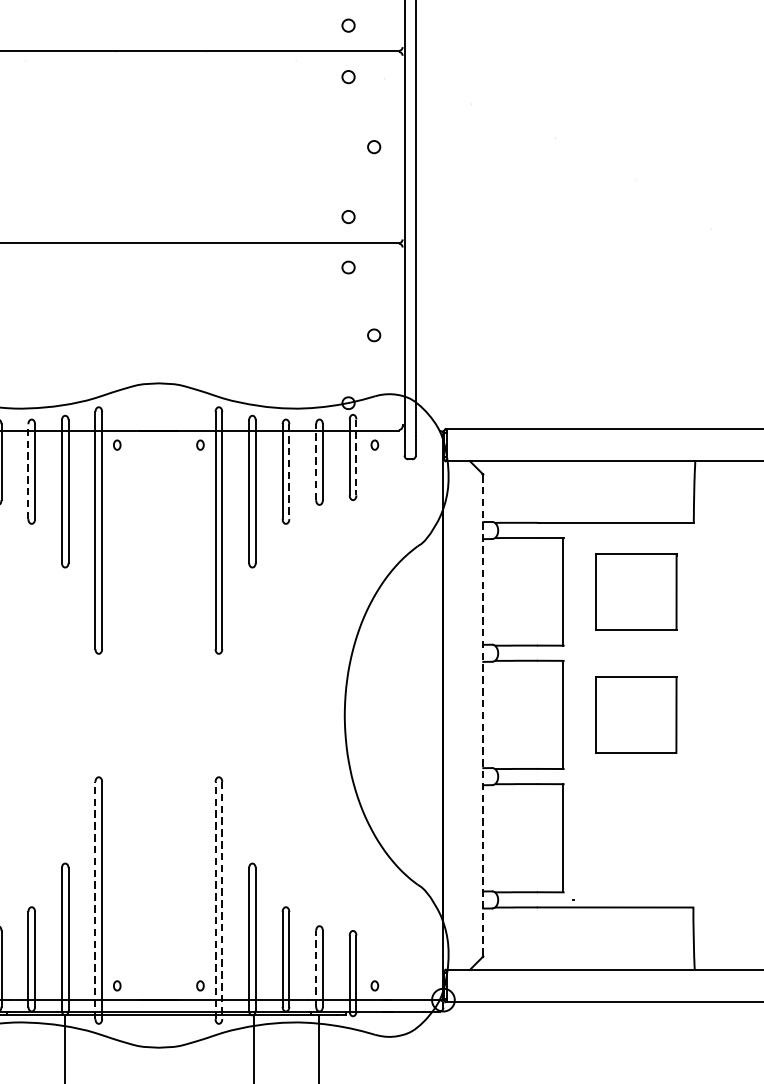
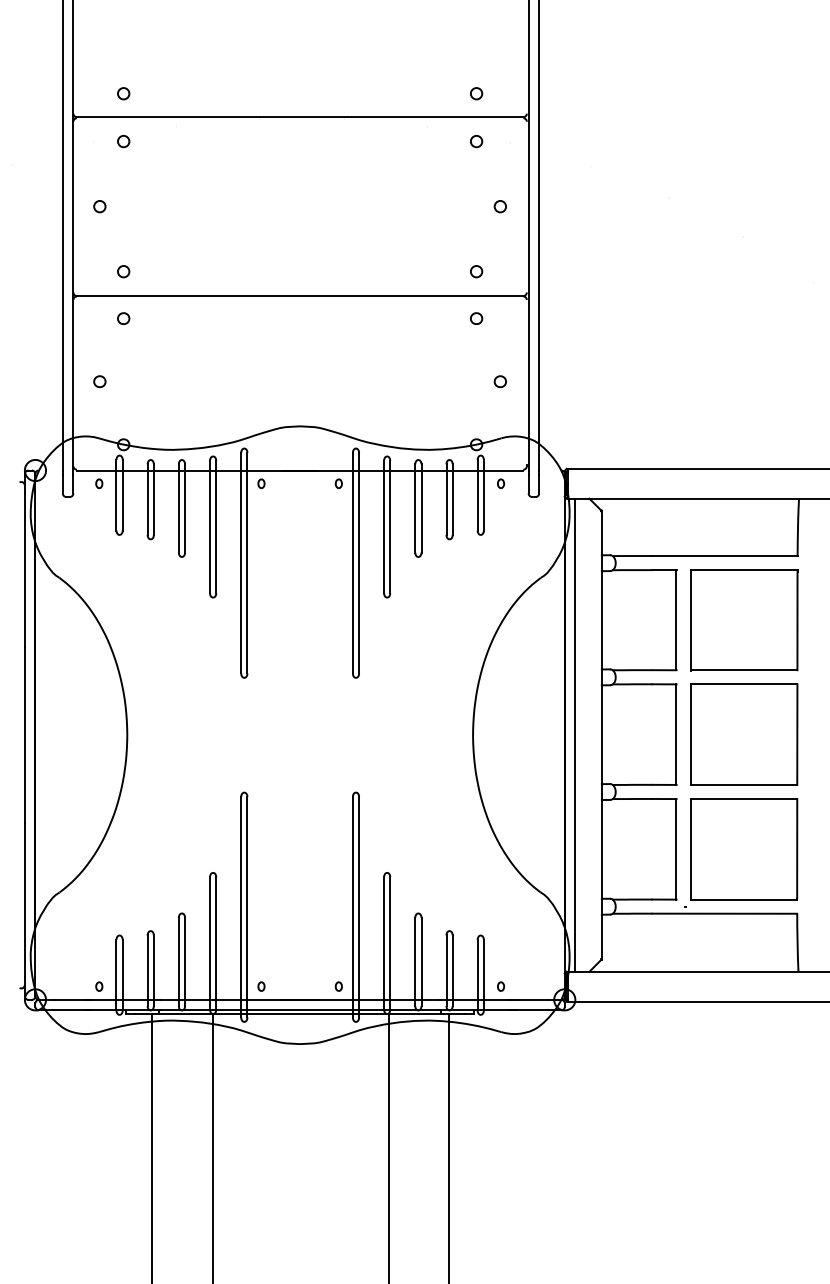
line: (356, 457) -> (483, 495), dashed -> solid
line: (316, 462) -> (446, 499), dashed -> solid
line: (28, 470) -> (178, 507), dashed -> solid
line: (289, 471) -> (421, 508), dashed -> solid
part: (636, 592) -> (744, 620), size x1.43
line: (454, 714) -> (575, 734), added
line: (482, 714) -> (601, 734), dashed -> solid
part: (636, 714) -> (744, 734), size x1.43
part: (636, 838) -> (744, 849), added
line: (95, 899) -> (241, 906), dashed -> solid
line: (215, 899) -> (352, 906), dashed -> solid
line: (222, 900) -> (359, 907), dashed -> solid
line: (316, 968) -> (446, 970), dashed -> solid

